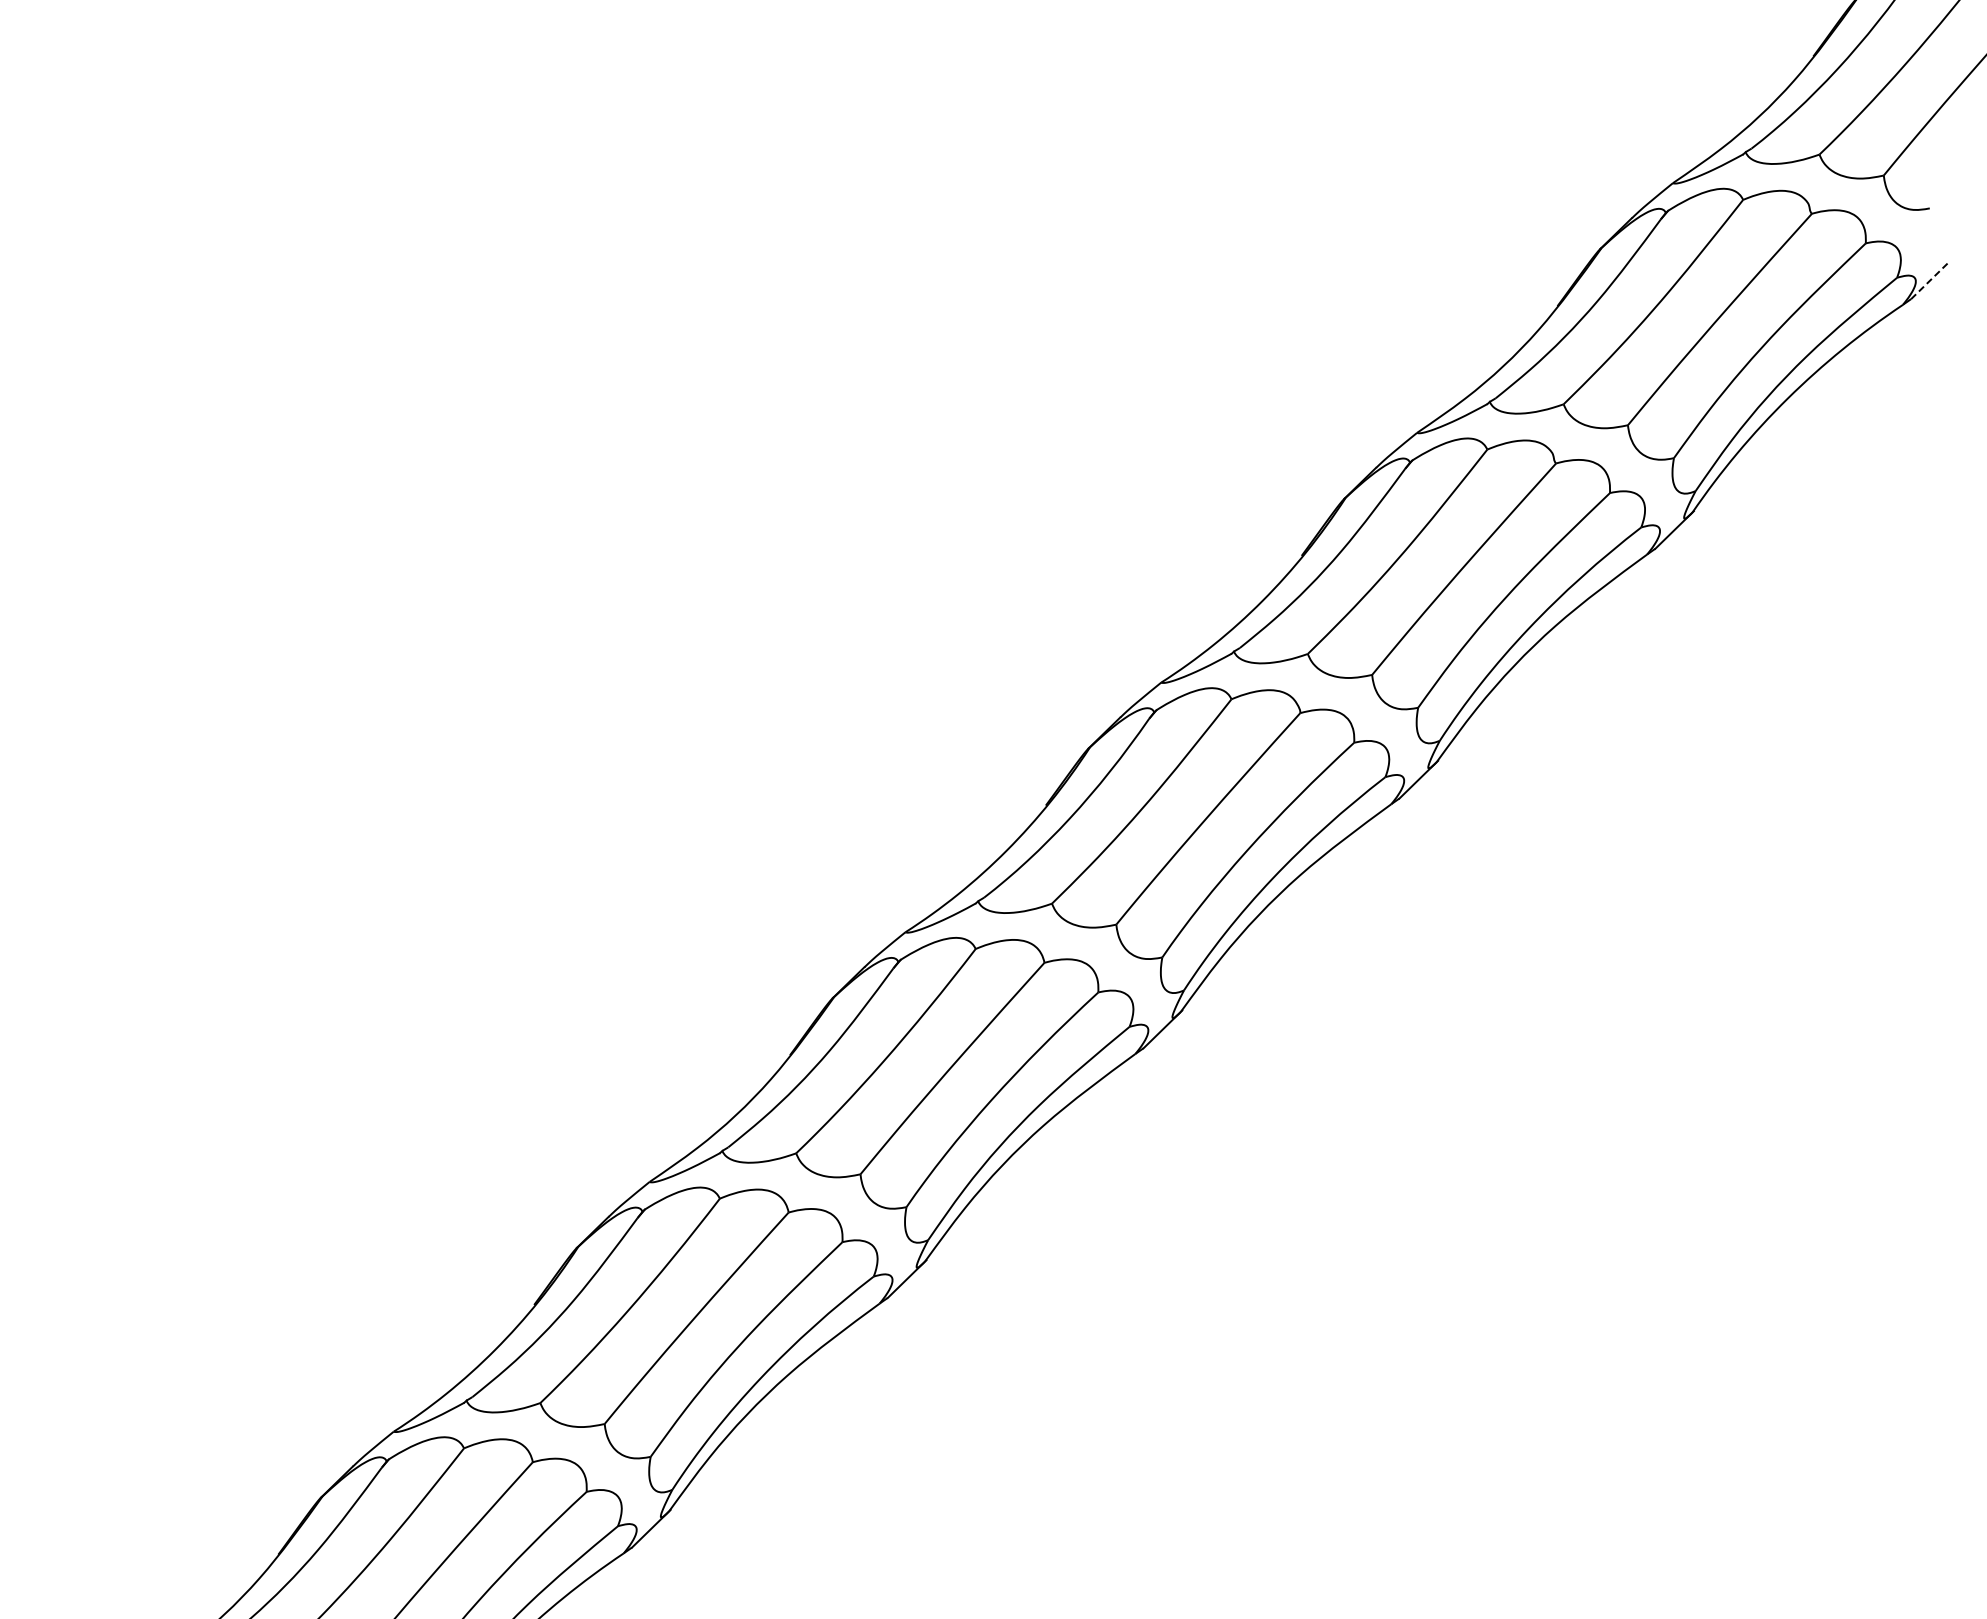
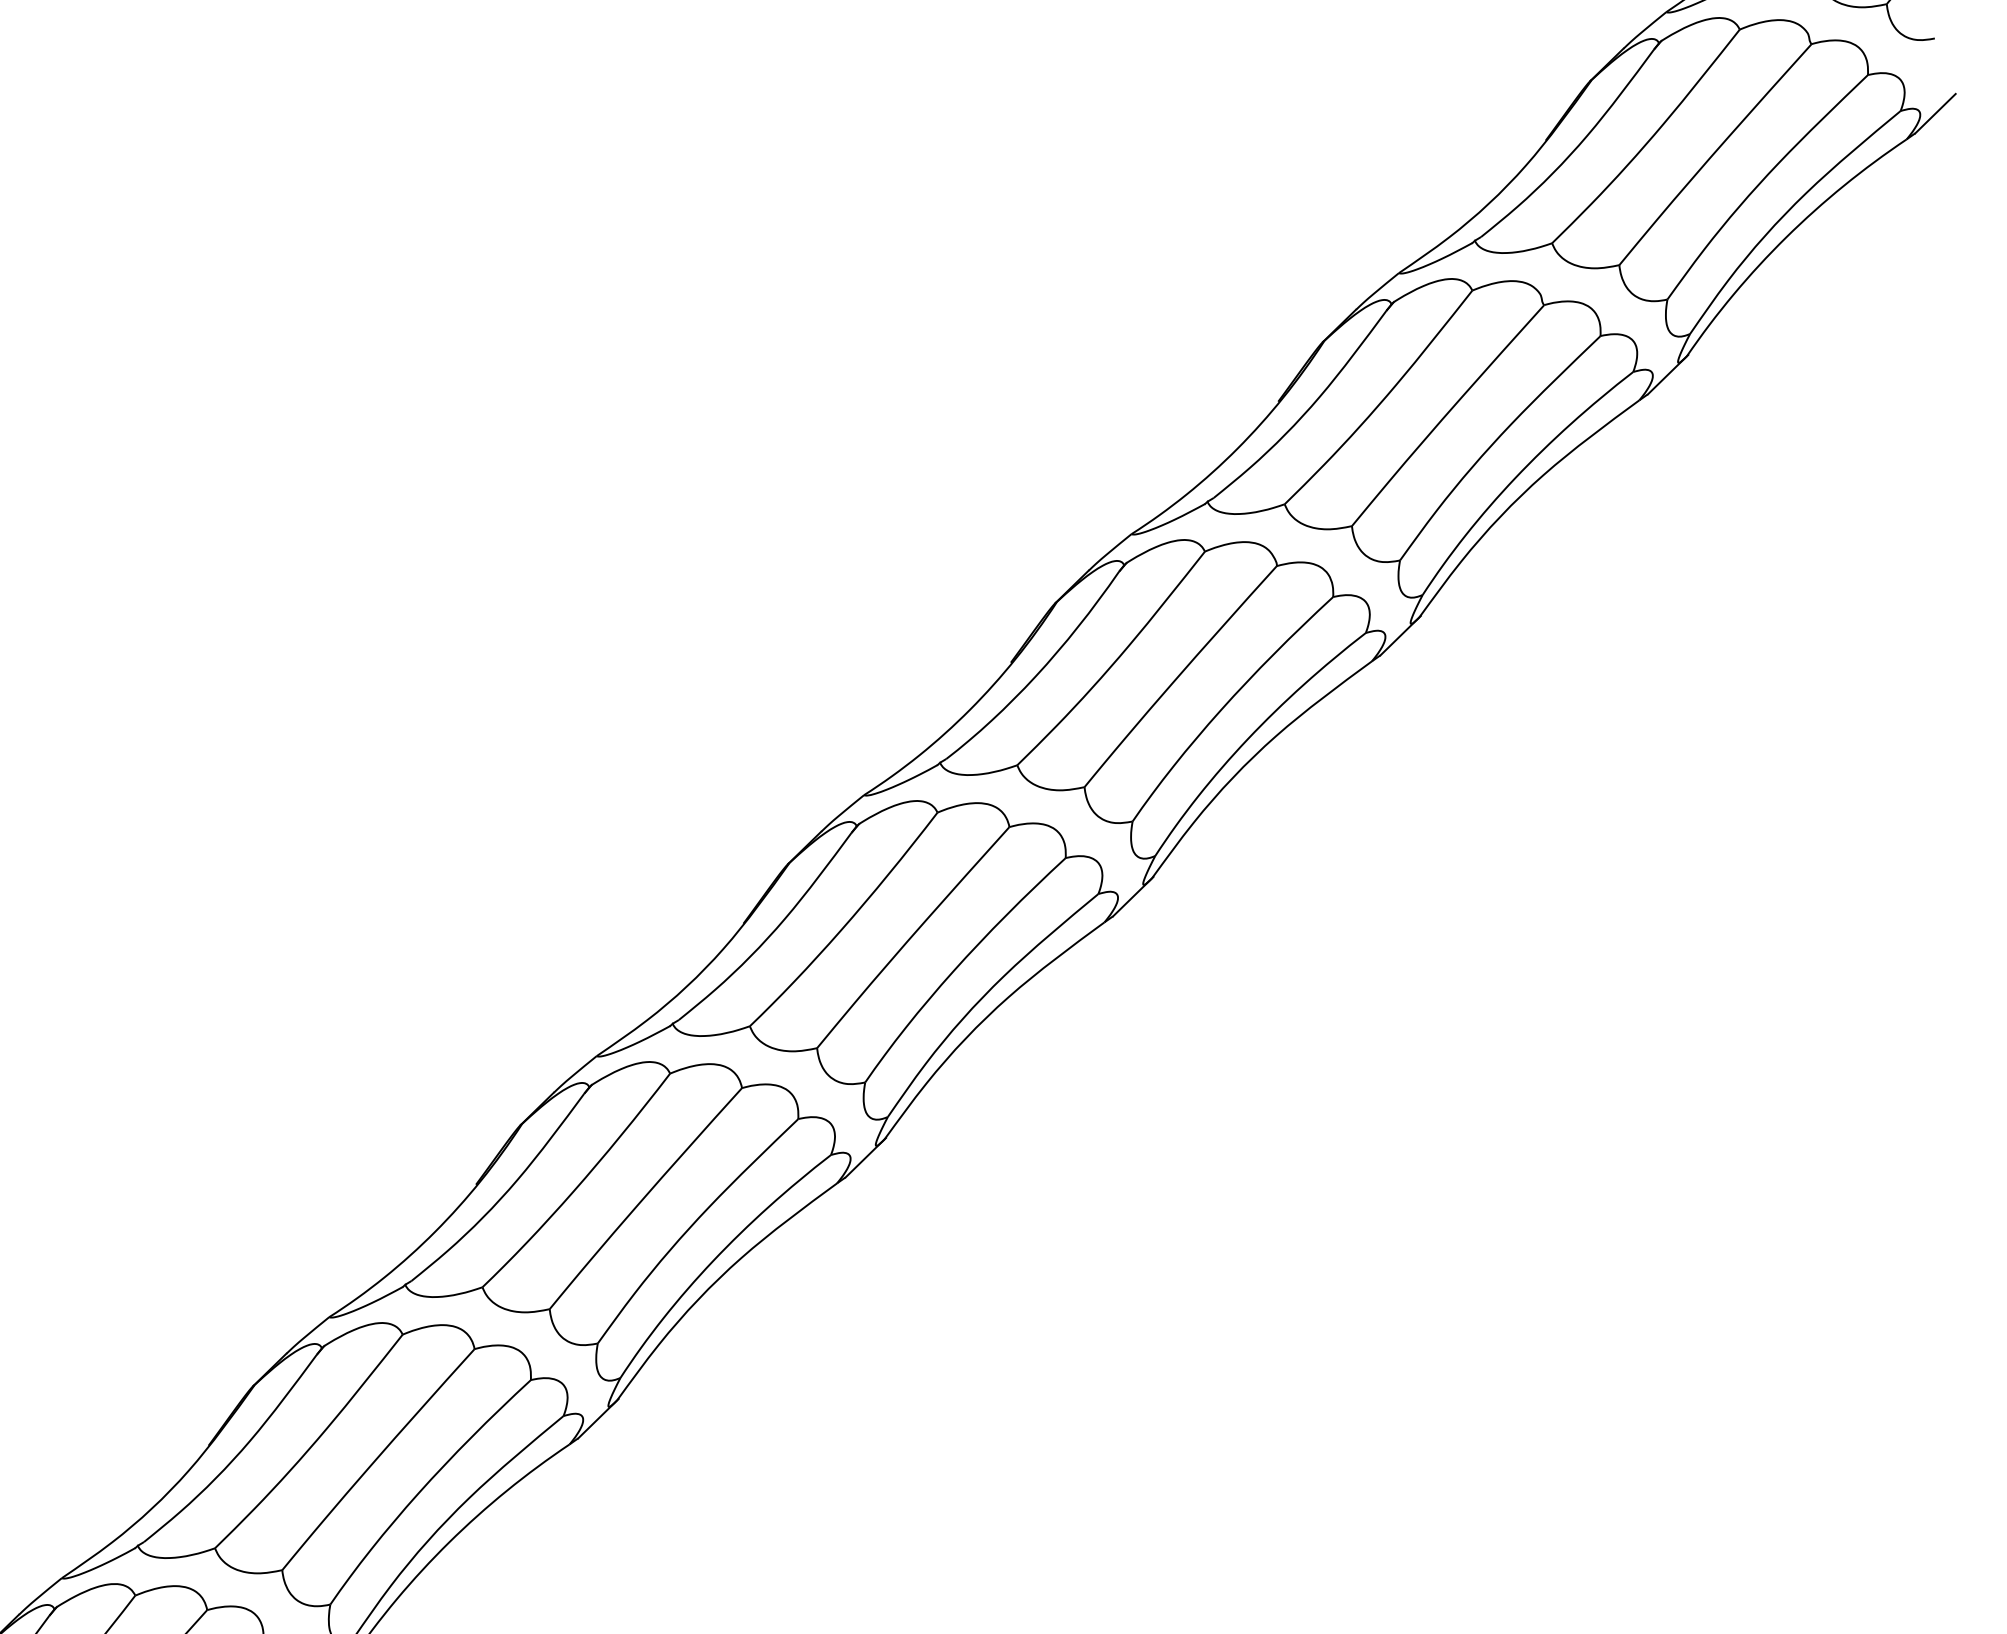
line: (1930, 279) -> (1935, 112), dashed -> solid

